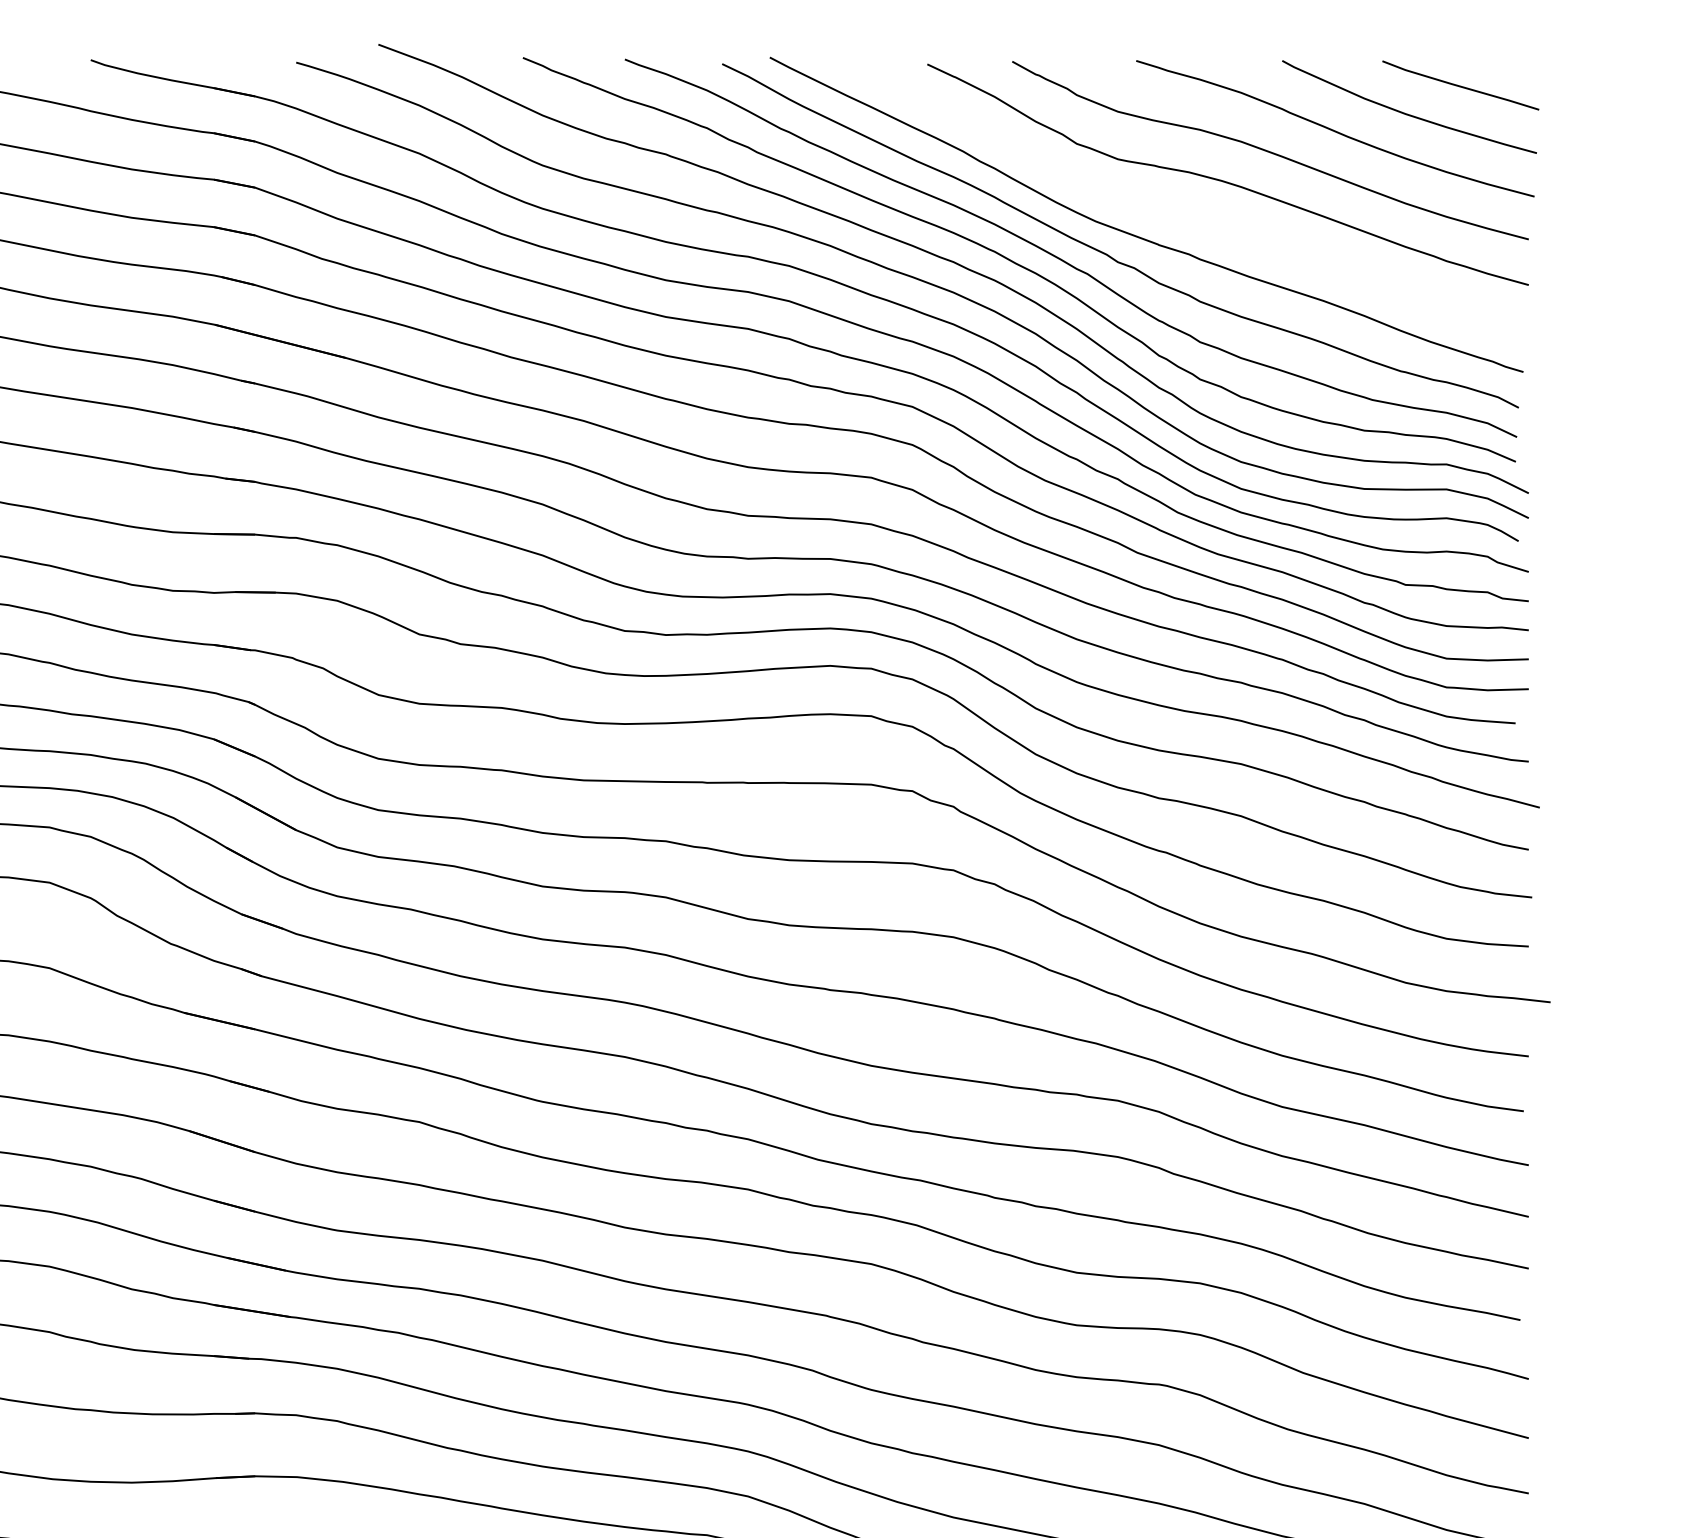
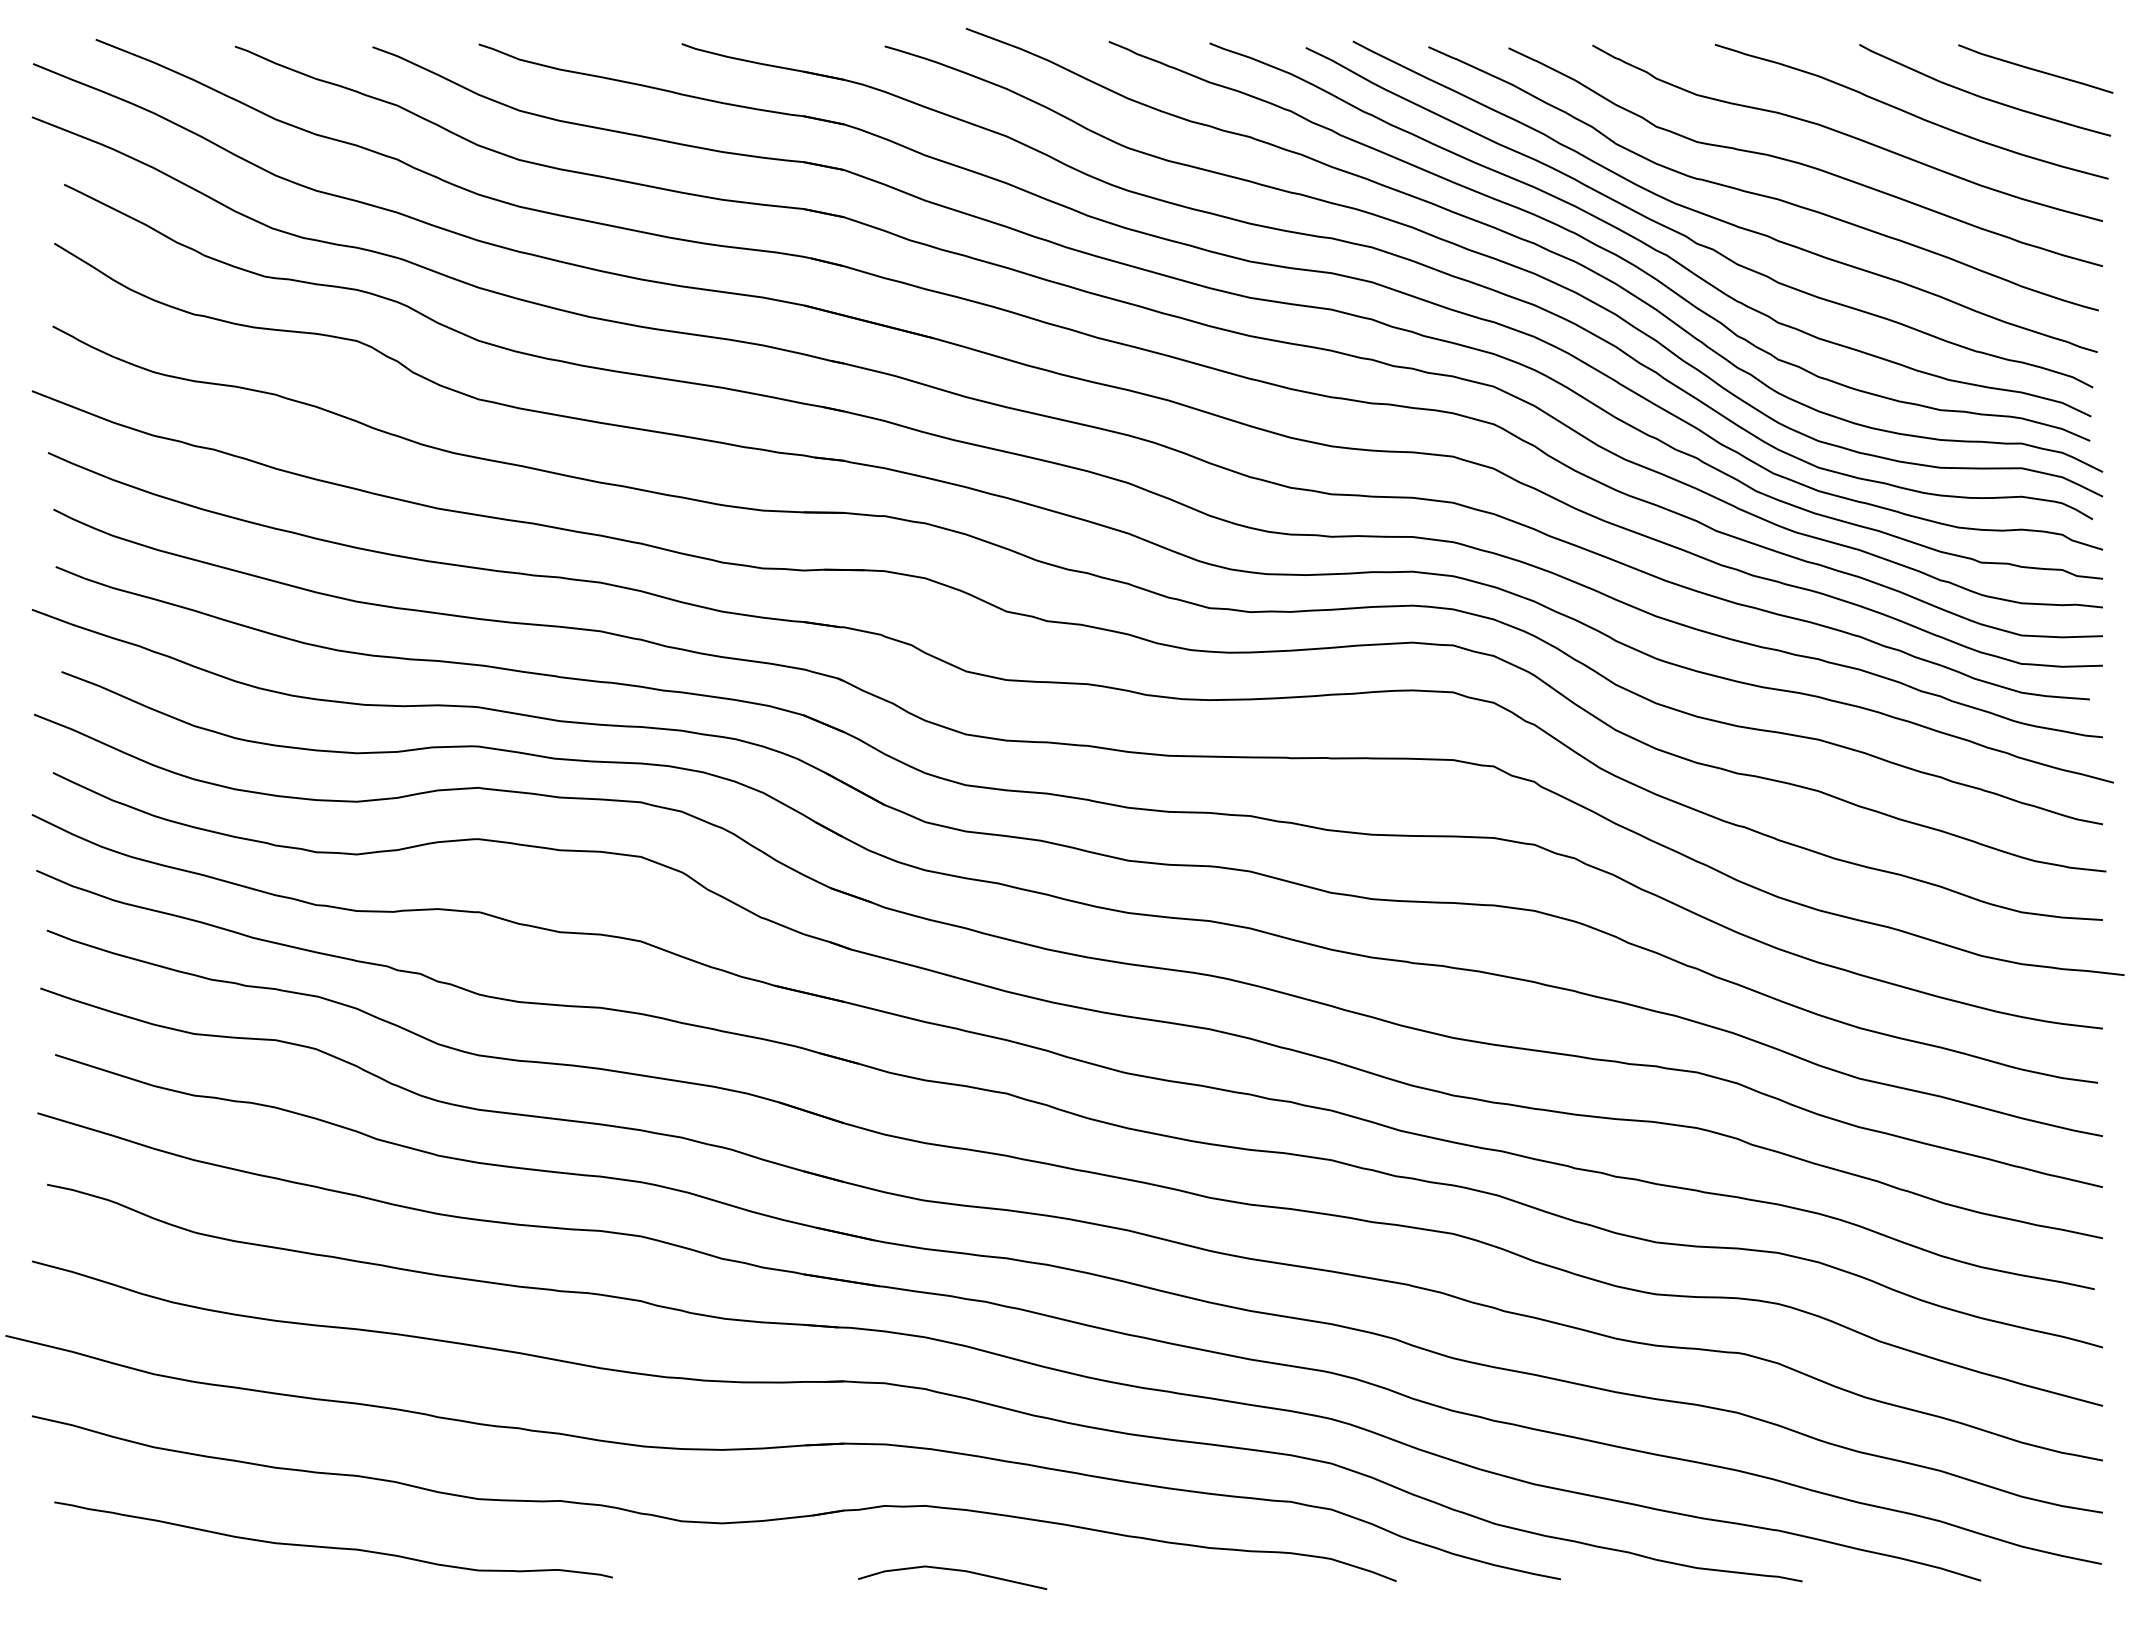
curve: (1180, 211) -> (1758, 193), added

